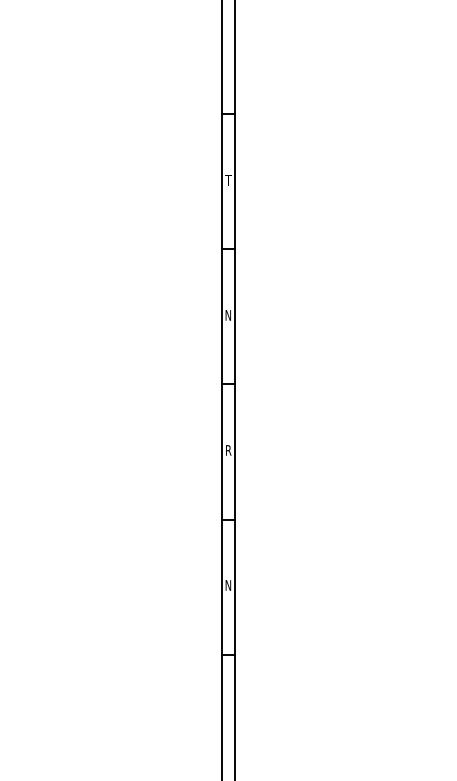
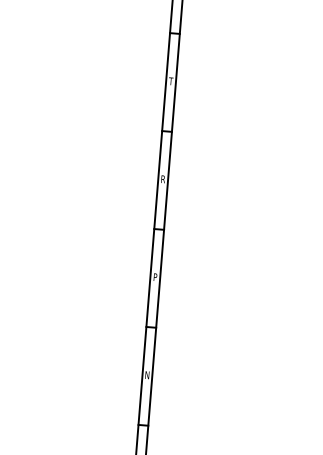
text: (228, 315) -> (163, 179), N -> R
text: (228, 450) -> (155, 277), R -> P

